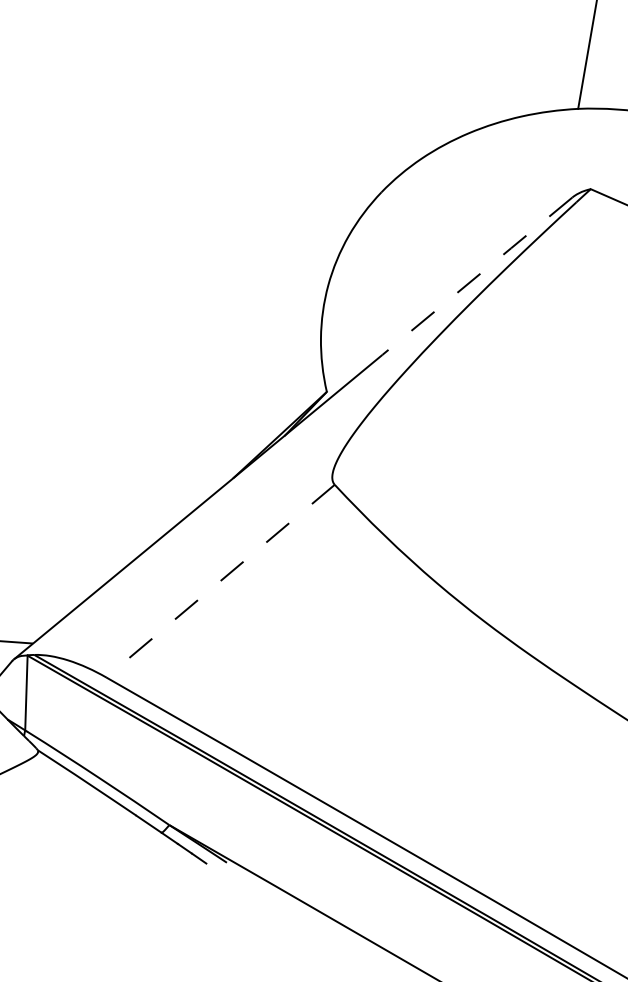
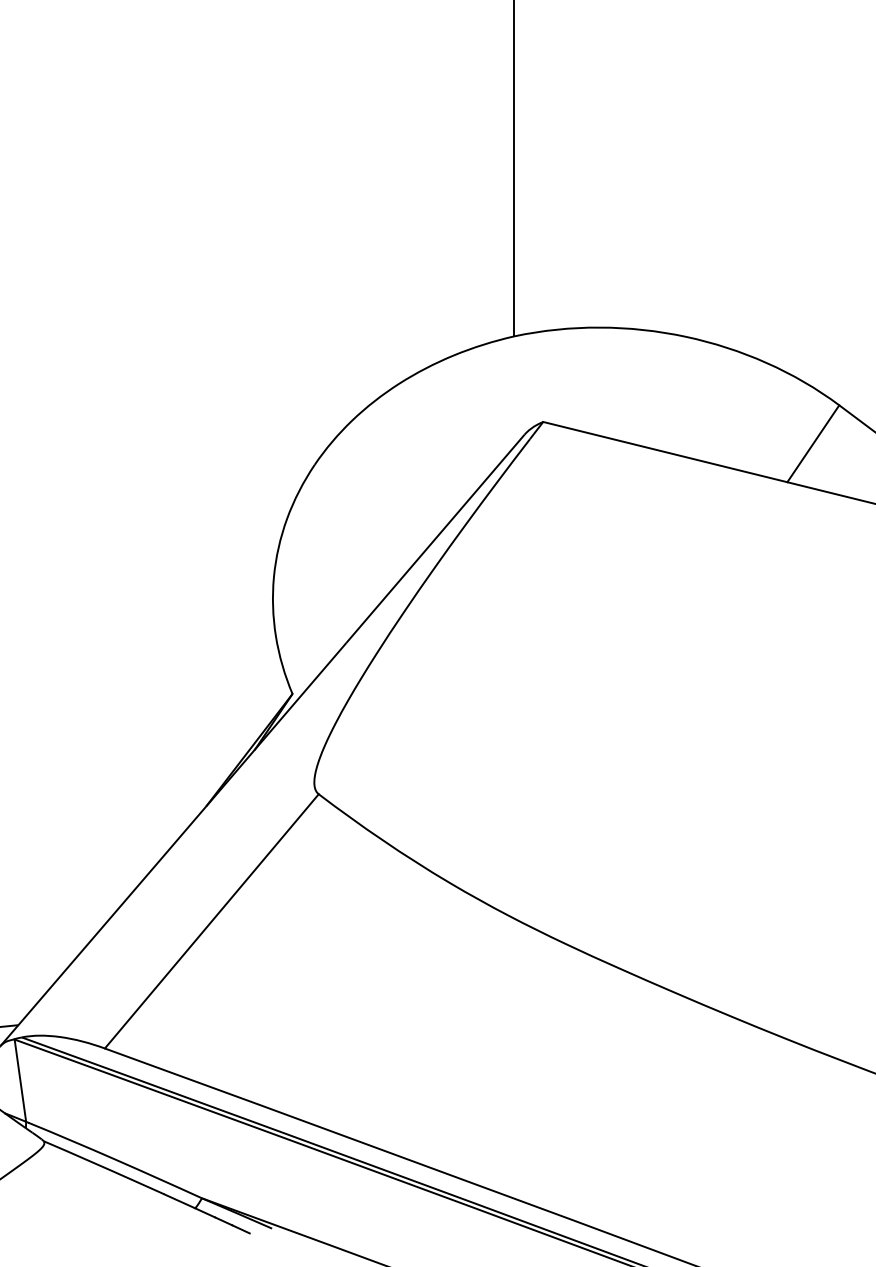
line: (477, 276) -> (435, 539), dashed -> solid
line: (220, 581) -> (211, 921), dashed -> solid

